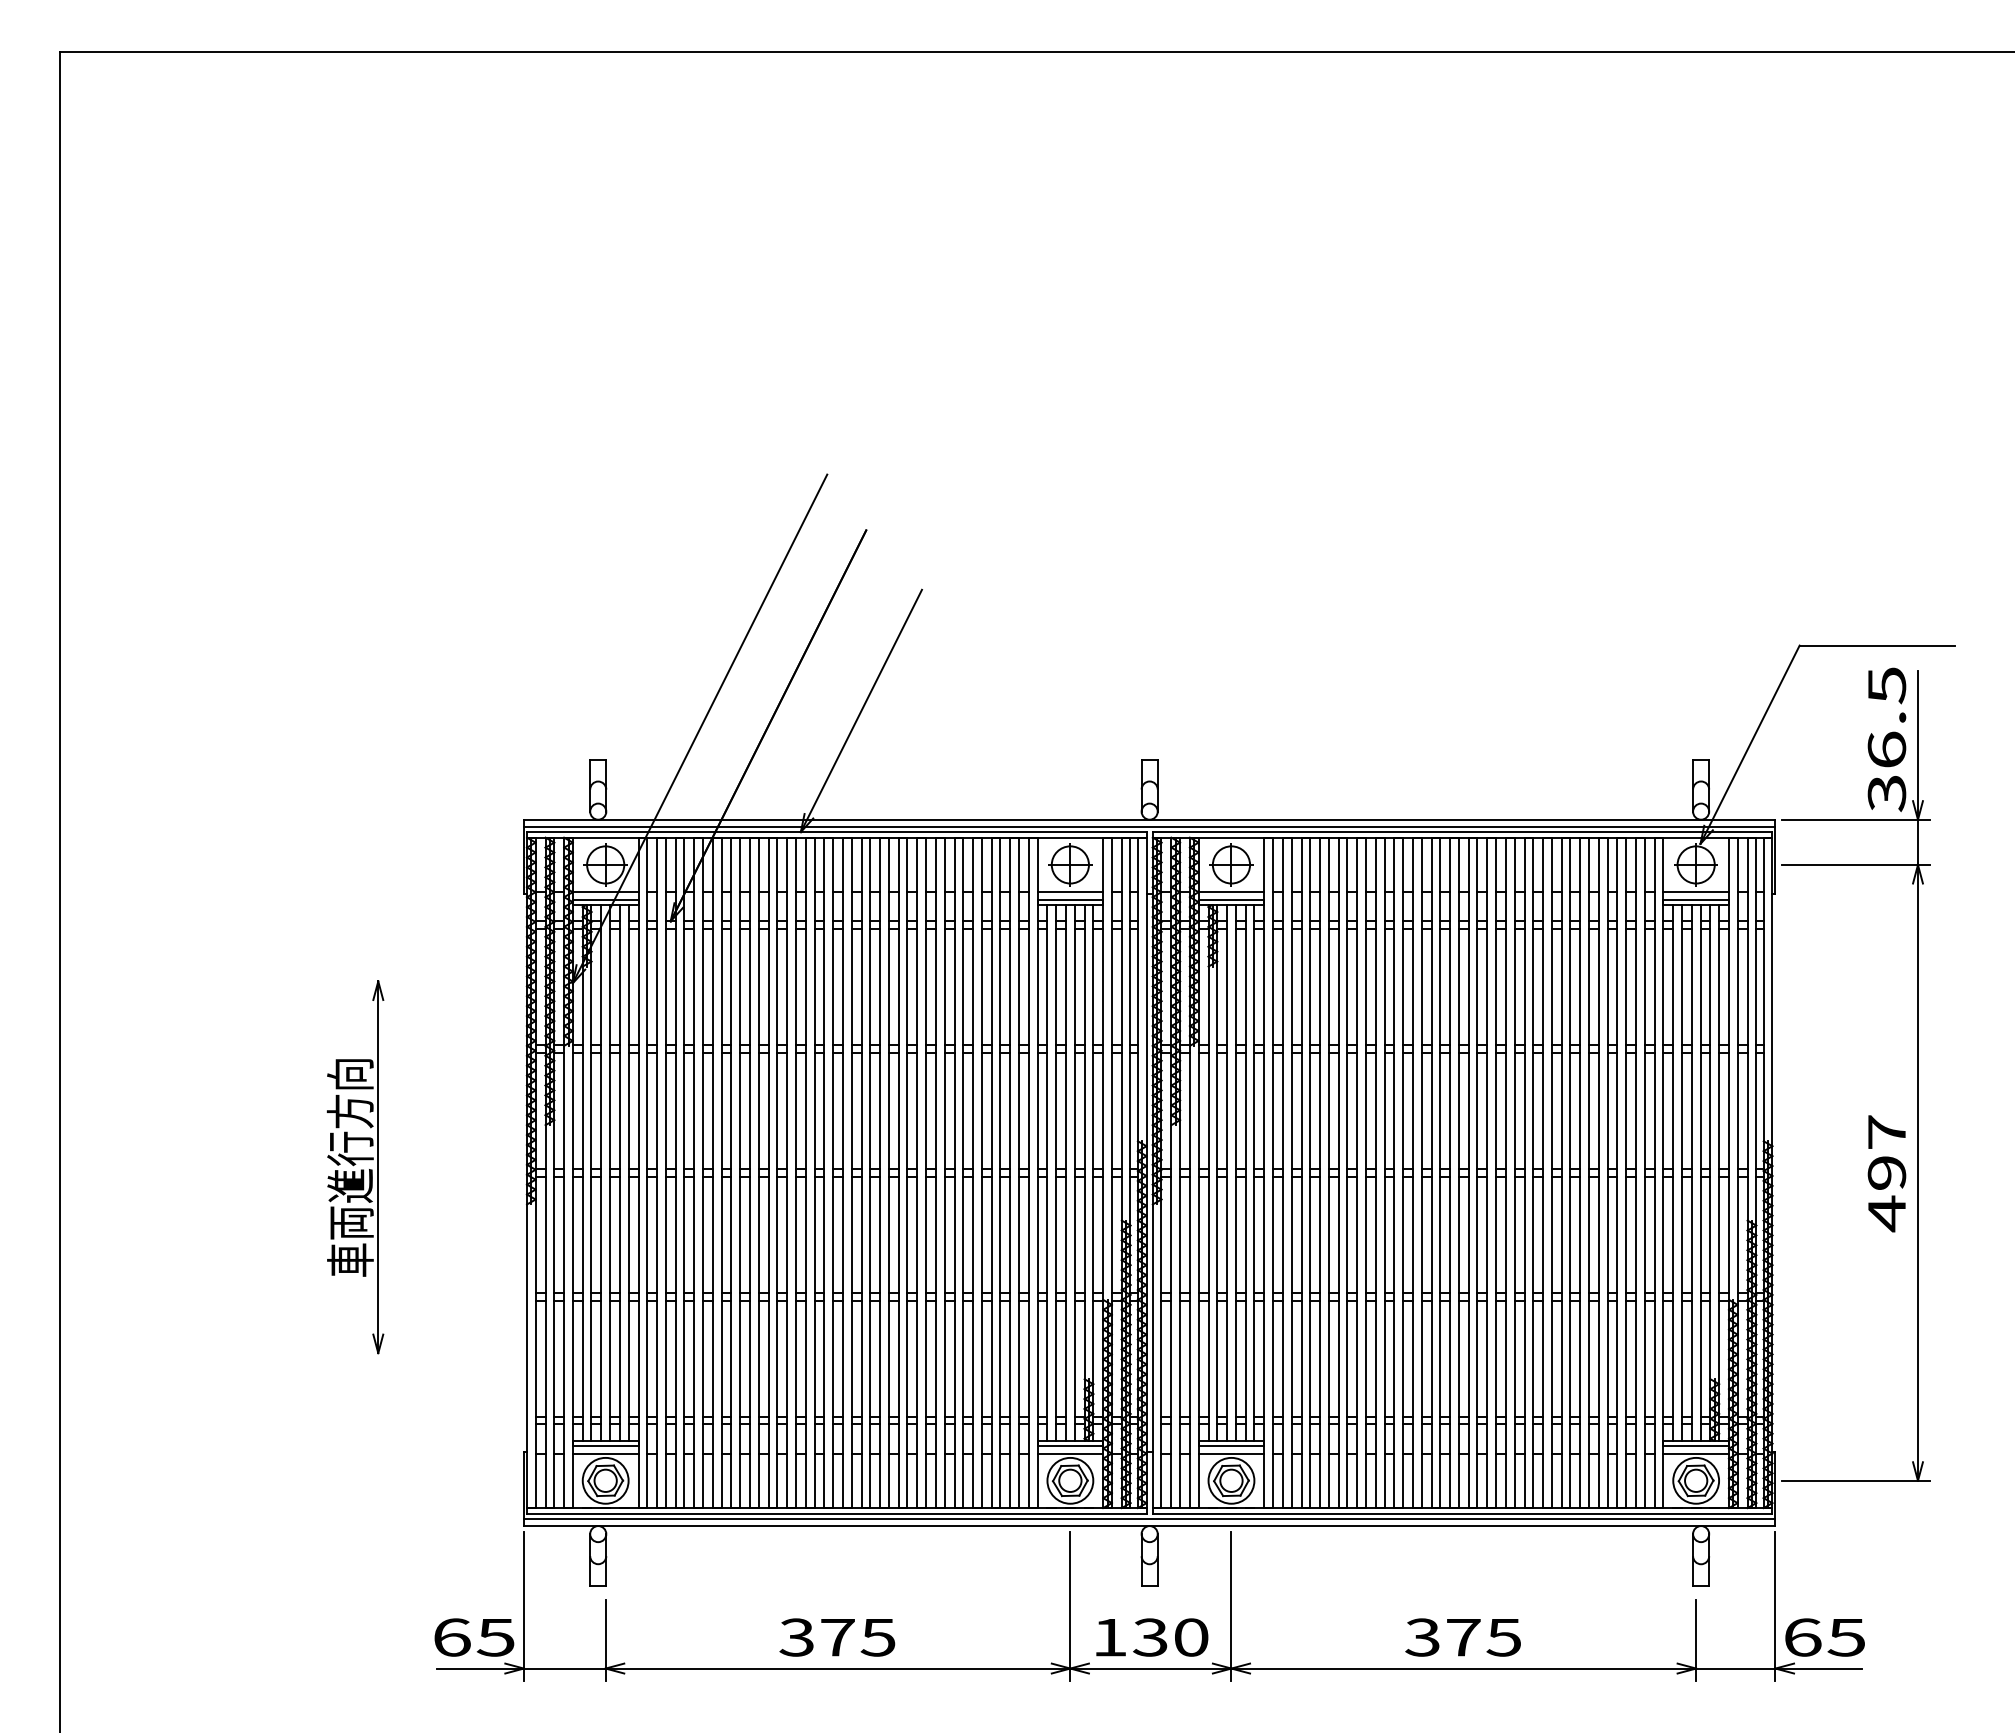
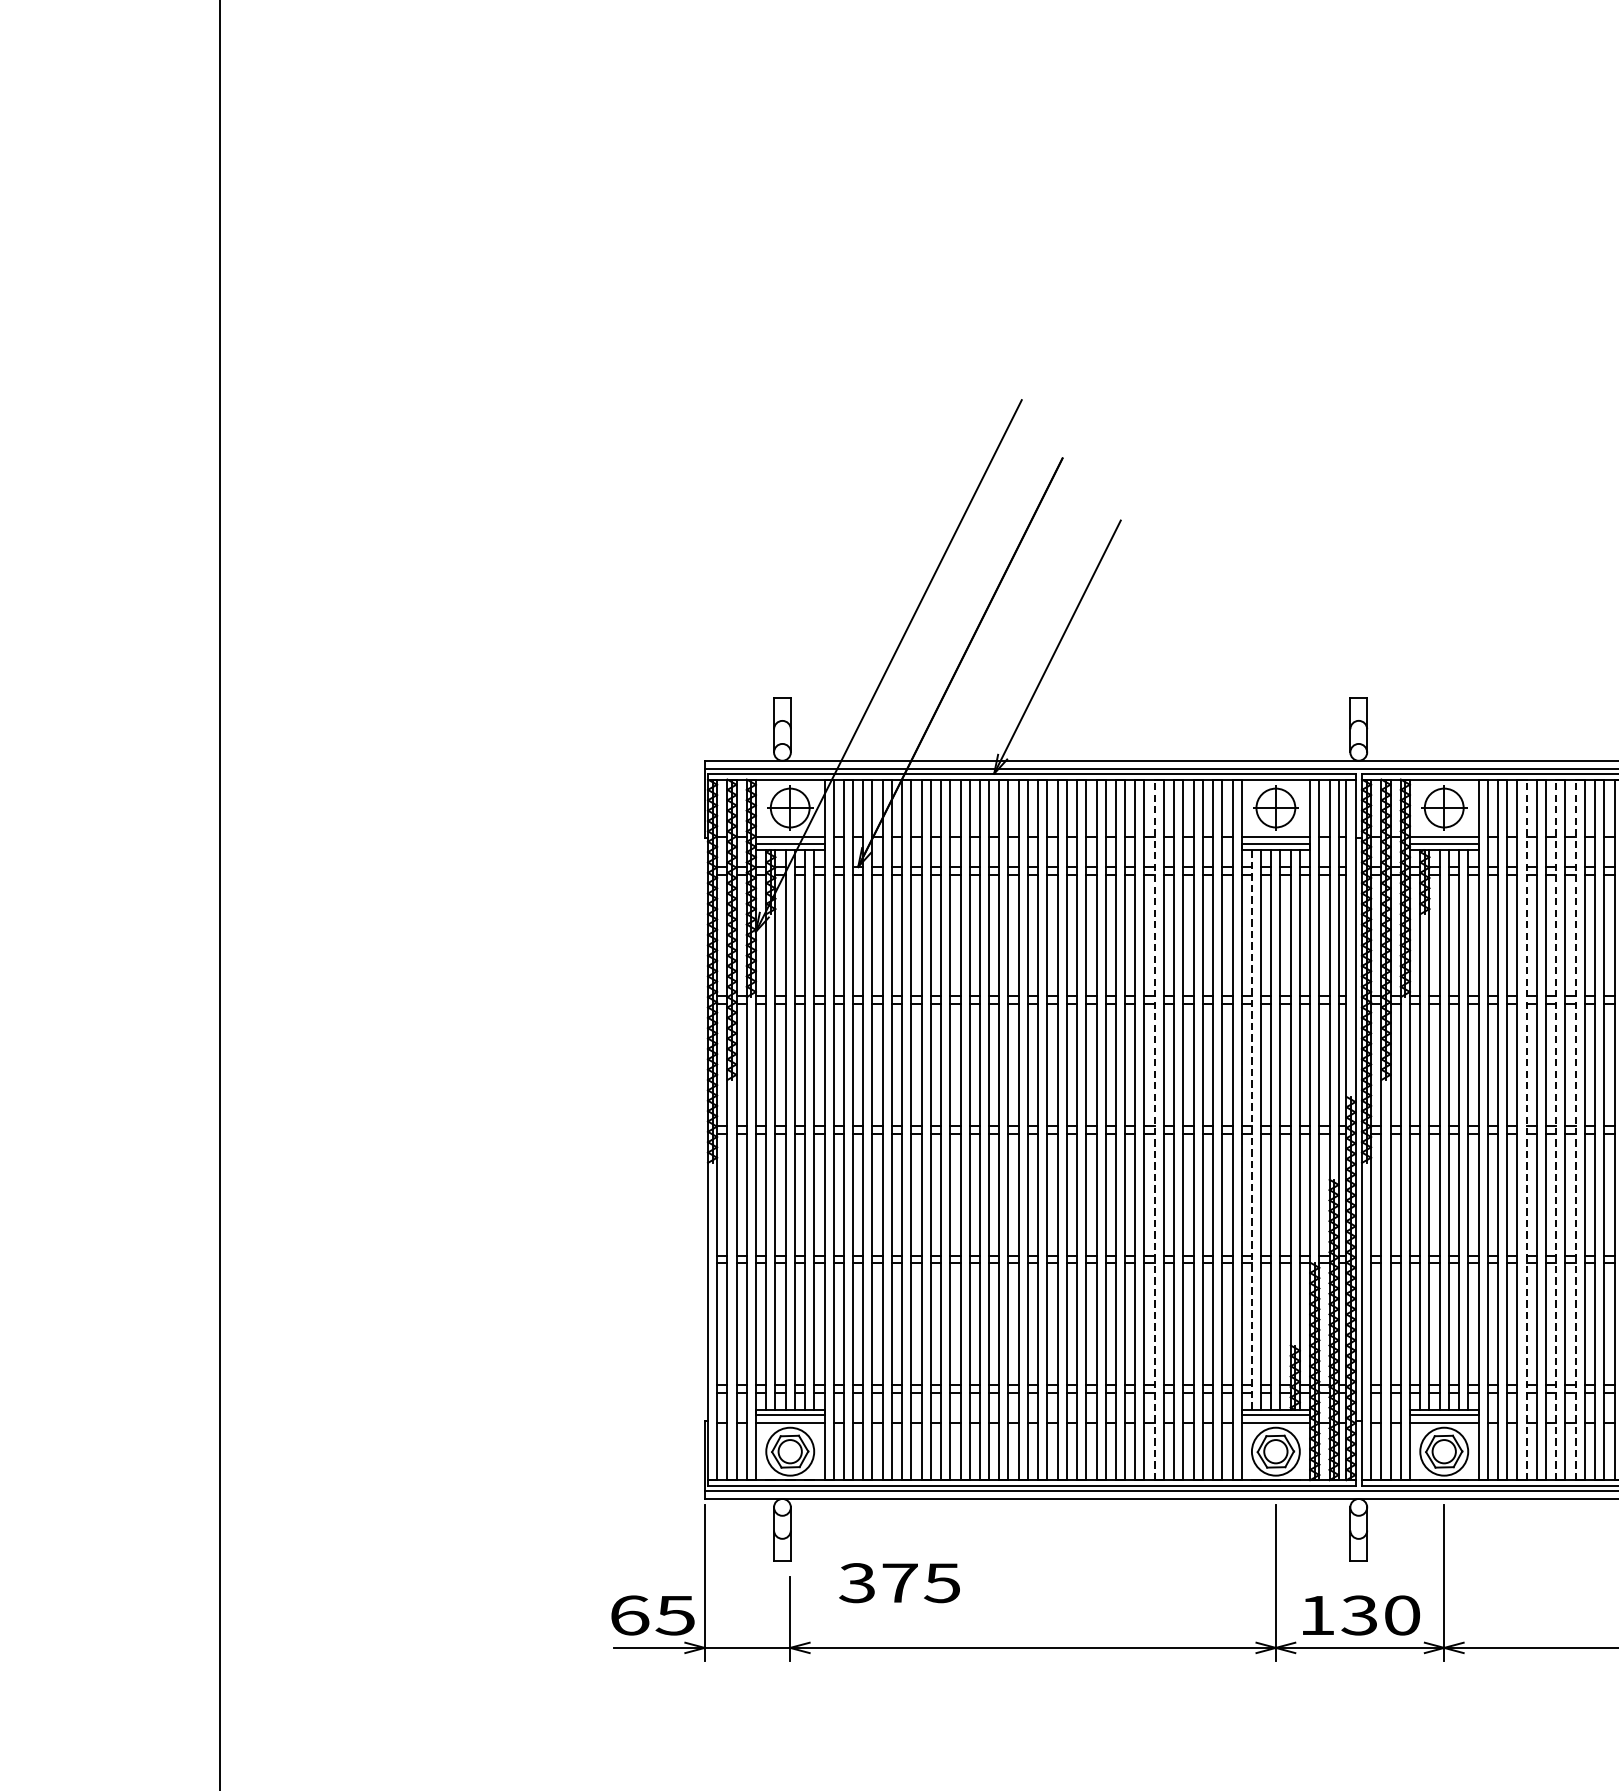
part: (355, 1167) -> (528, 1124), removed
line: (954, 1172) -> (1154, 1129), solid -> dashed
line: (1047, 1172) -> (1251, 1129), solid -> dashed
line: (1310, 1172) -> (1526, 1129), solid -> dashed
line: (1338, 1172) -> (1556, 1129), solid -> dashed
line: (1357, 1172) -> (1575, 1129), solid -> dashed
text: (837, 1637) -> (899, 1583), moved

